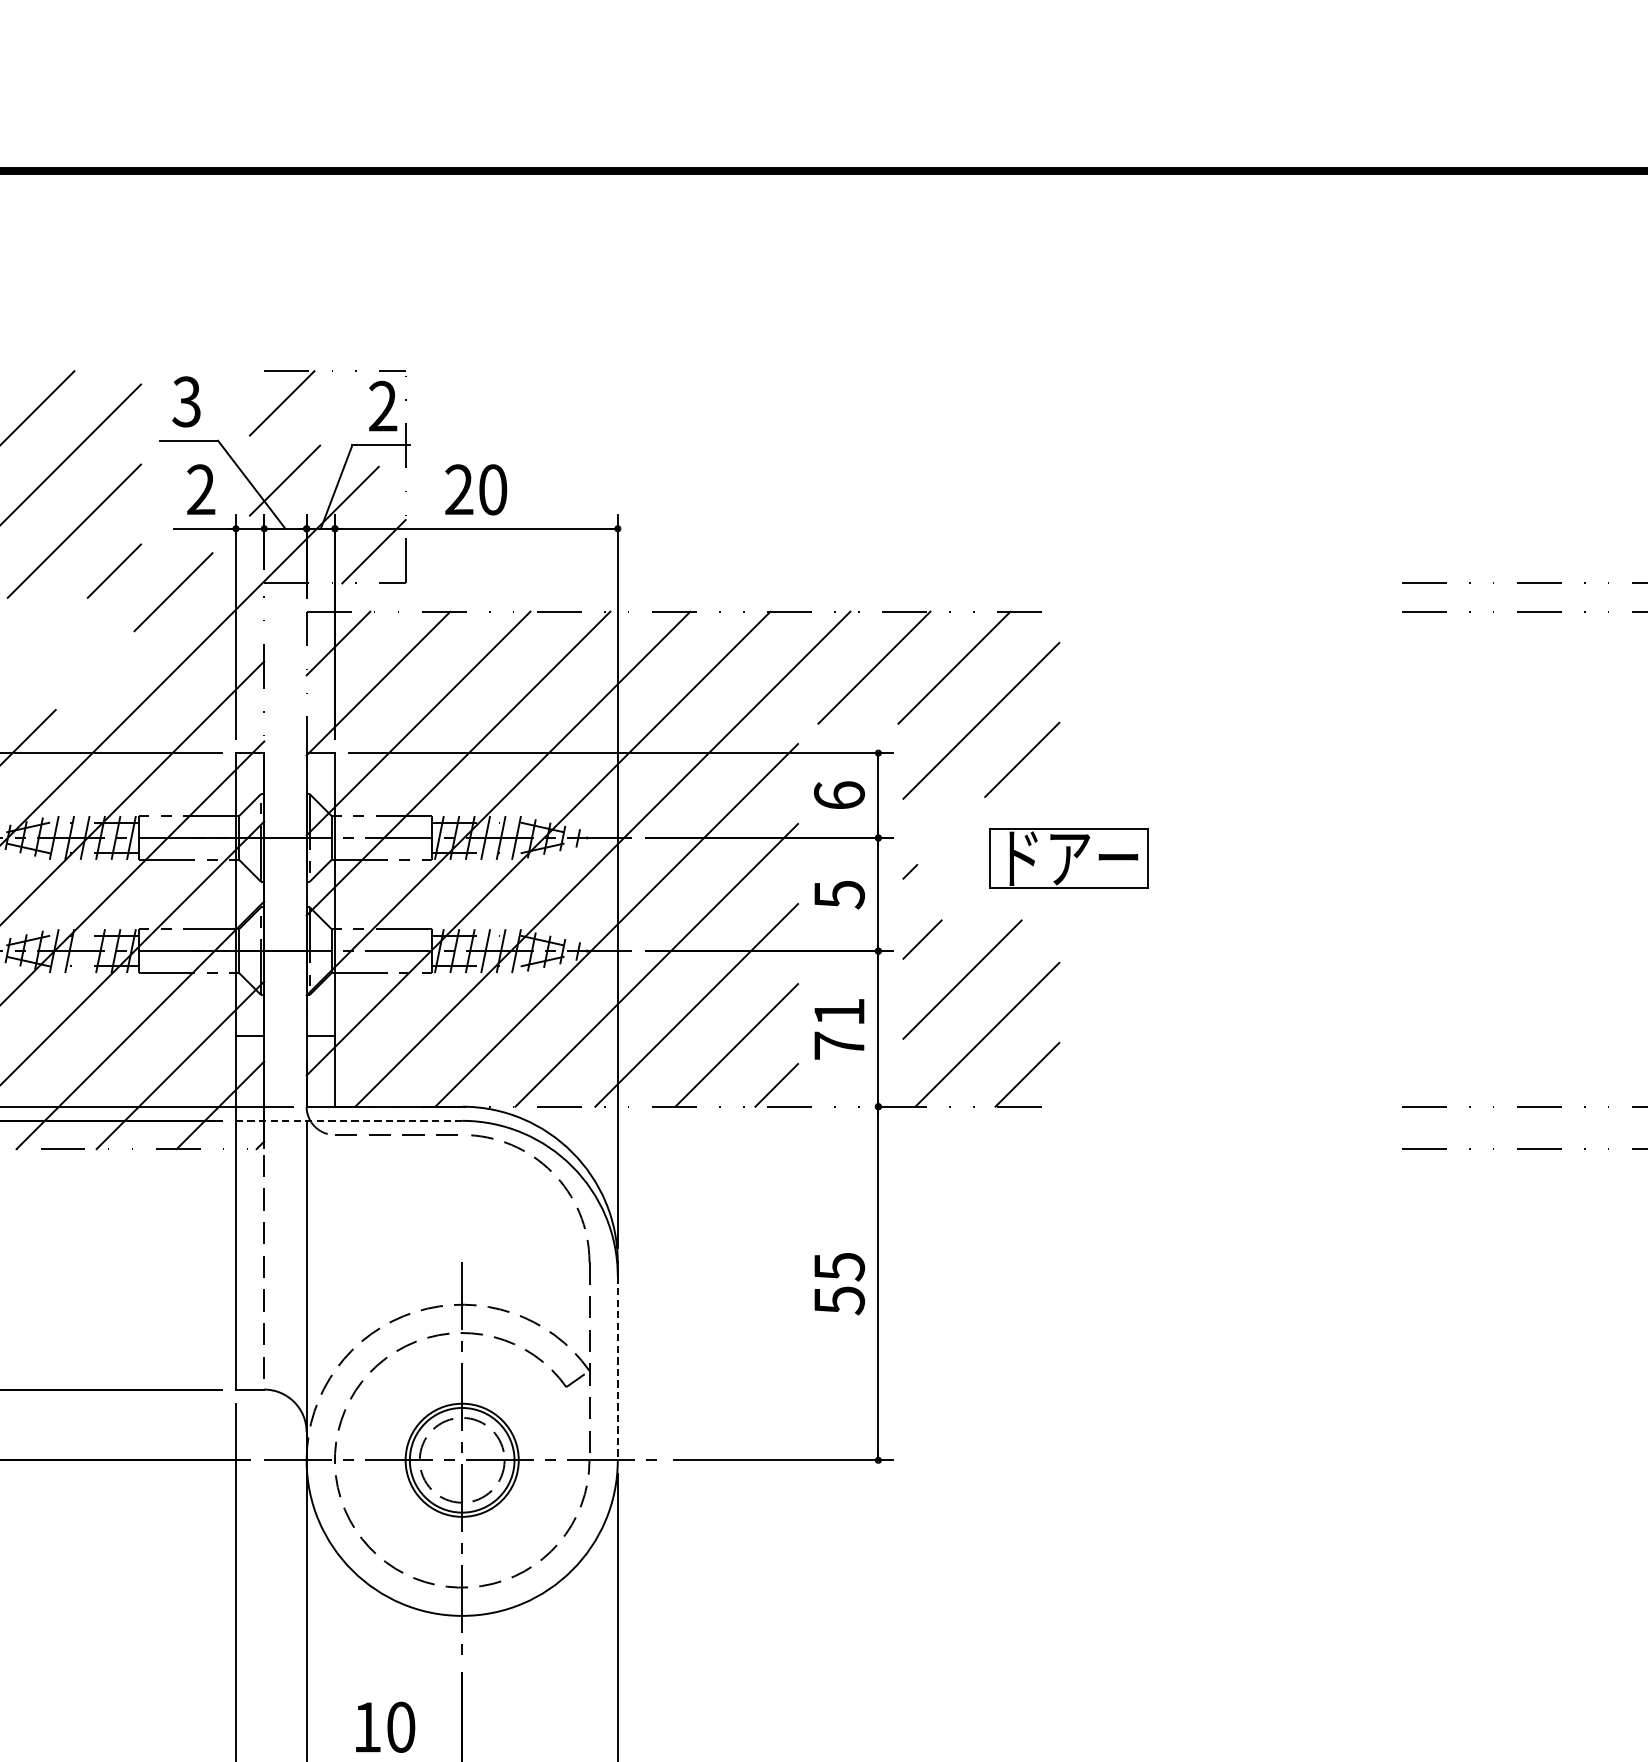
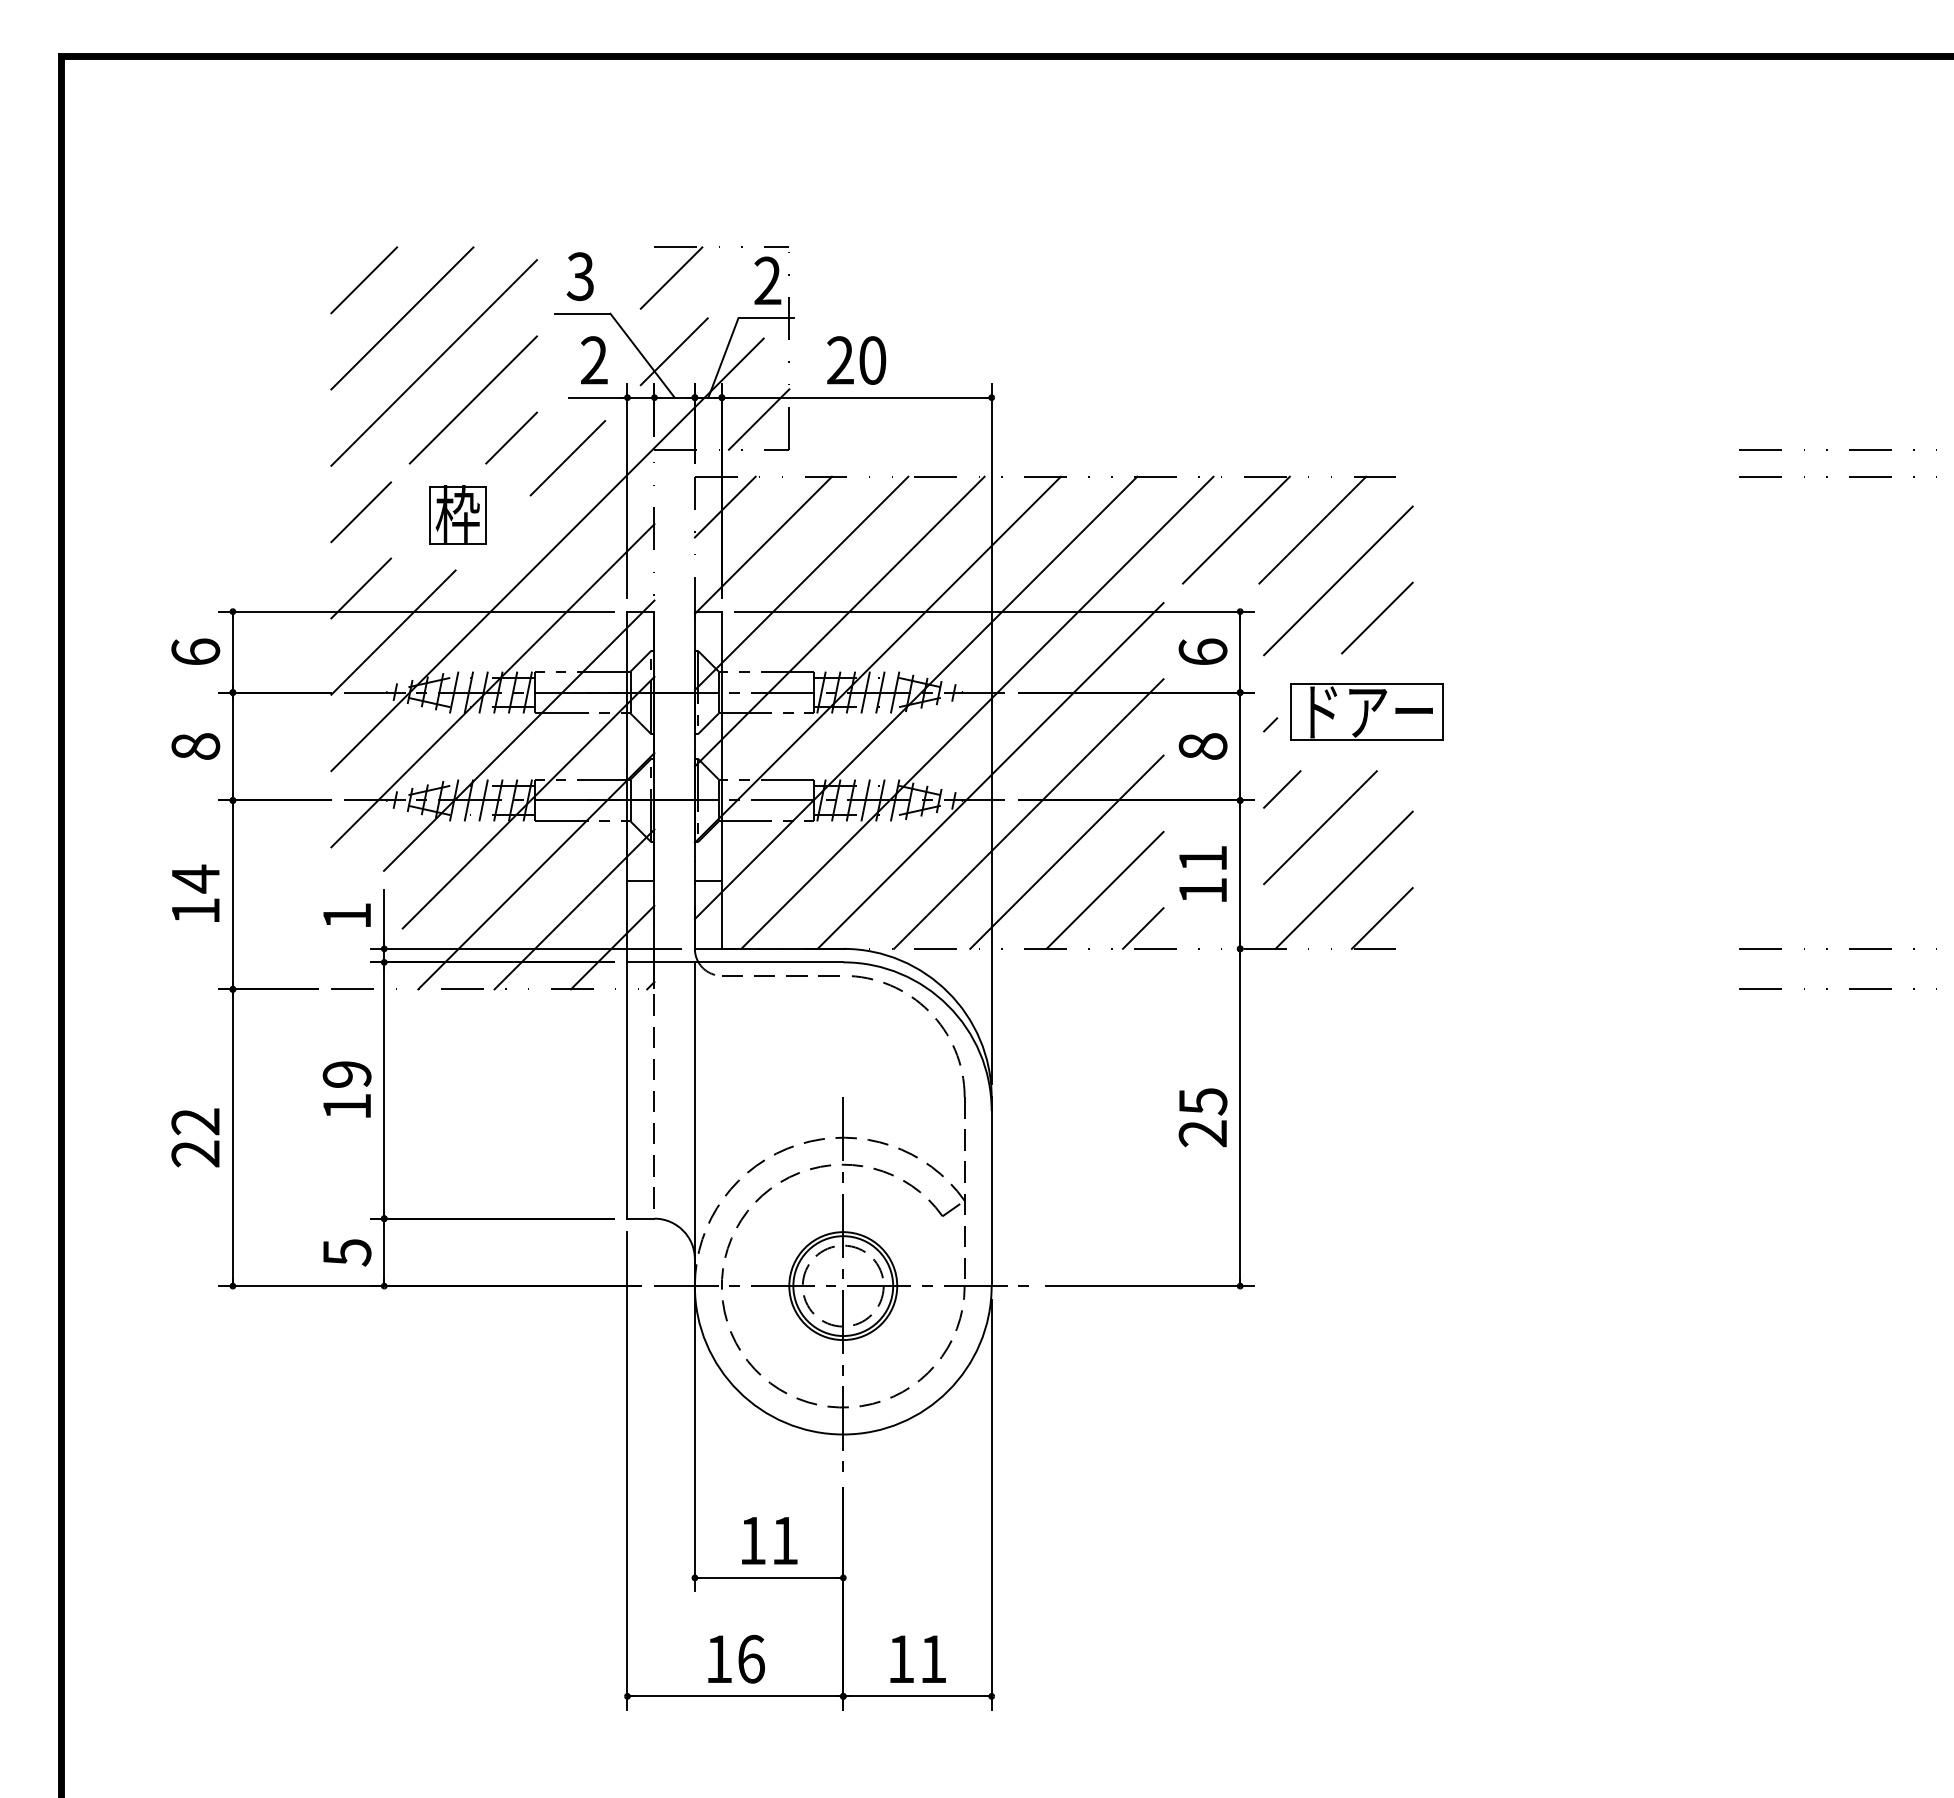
part: (57, 651) -> (457, 514), added
part: (1068, 857) -> (1366, 711), moved
text: (838, 894) -> (1202, 746), 5 -> 8
line: (84, 951) -> (483, 800), added
text: (838, 1045) -> (1202, 890), 71 -> 11
line: (349, 1121) -> (735, 962), dashed -> solid
text: (838, 1300) -> (1202, 1133), 55 -> 25
line: (617, 1368) -> (991, 1198), dashed -> solid
text: (401, 1727) -> (785, 1540), 10 -> 11

